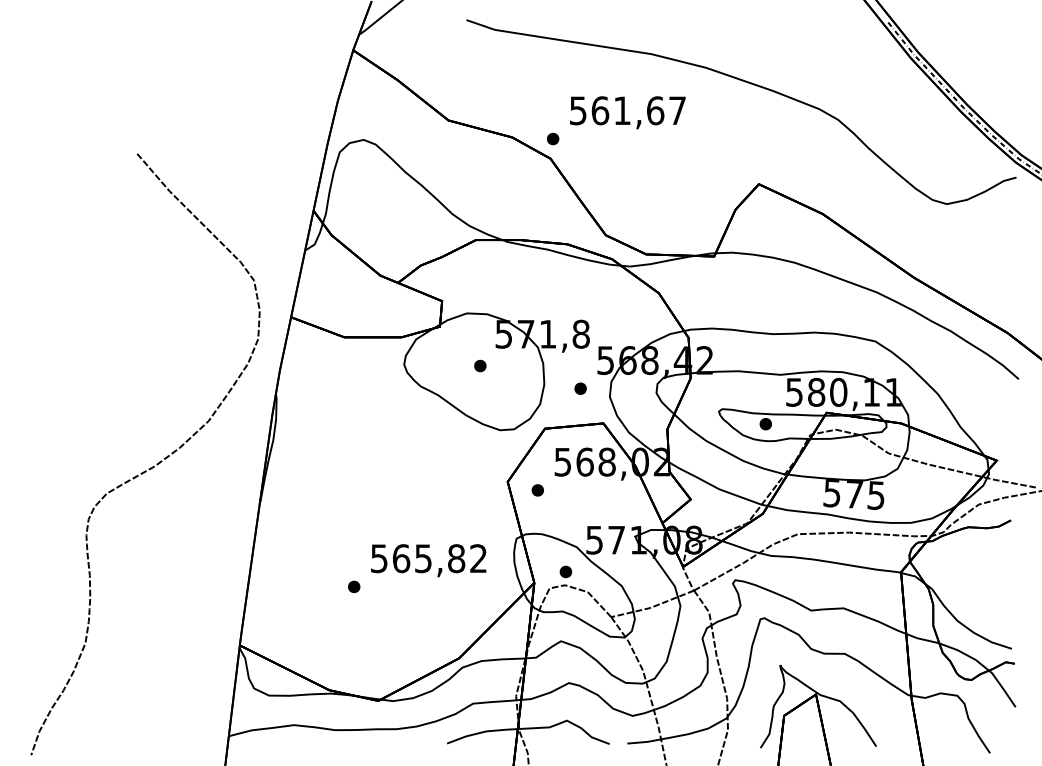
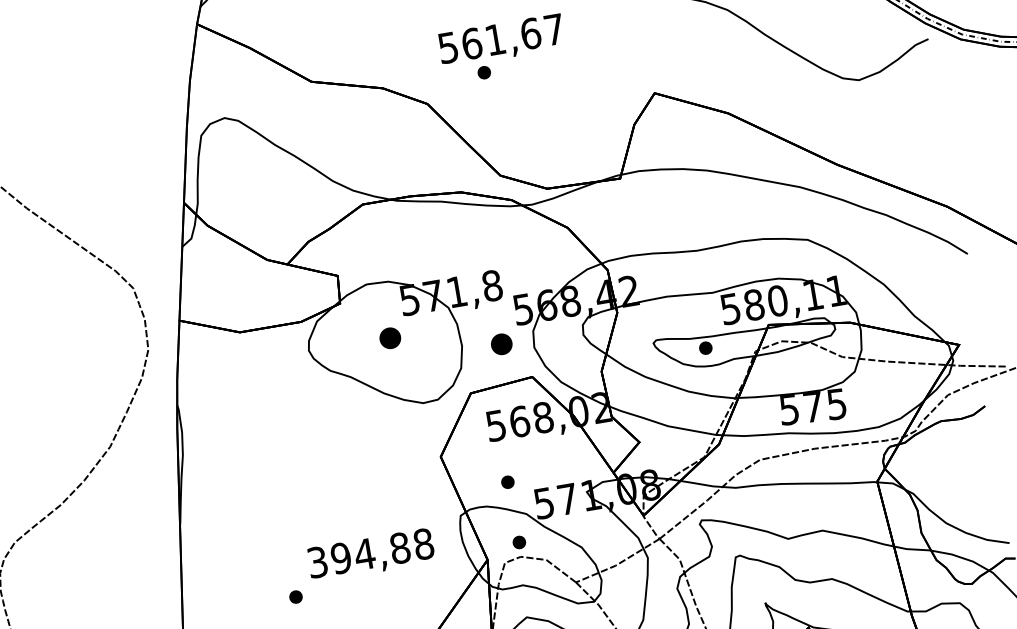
part: (553, 138) -> (484, 72), moved
part: (480, 365) -> (390, 337), size x1.6
part: (580, 388) -> (501, 343), size x1.6
part: (537, 490) -> (507, 482), moved
text: (429, 558) -> (371, 552), 565,82 -> 394,88

